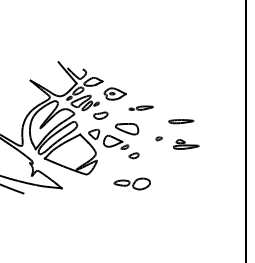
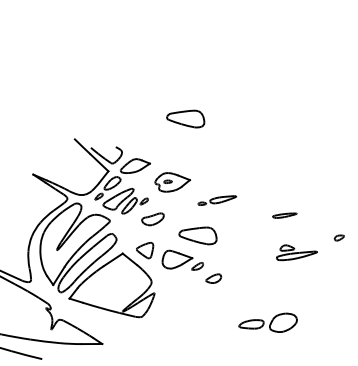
part: (127, 57) -> (186, 120), added
part: (181, 121) -> (285, 215), size x0.6
part: (158, 138) -> (338, 237), moved
part: (131, 183) -> (266, 323), moved

